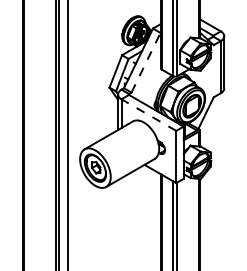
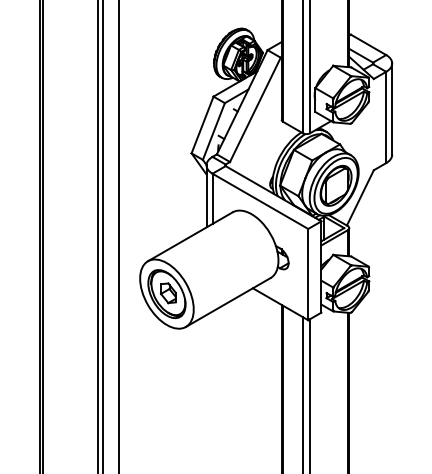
line: (146, 62) -> (256, 109), dashed -> solid
line: (148, 115) -> (259, 202), dashed -> solid

